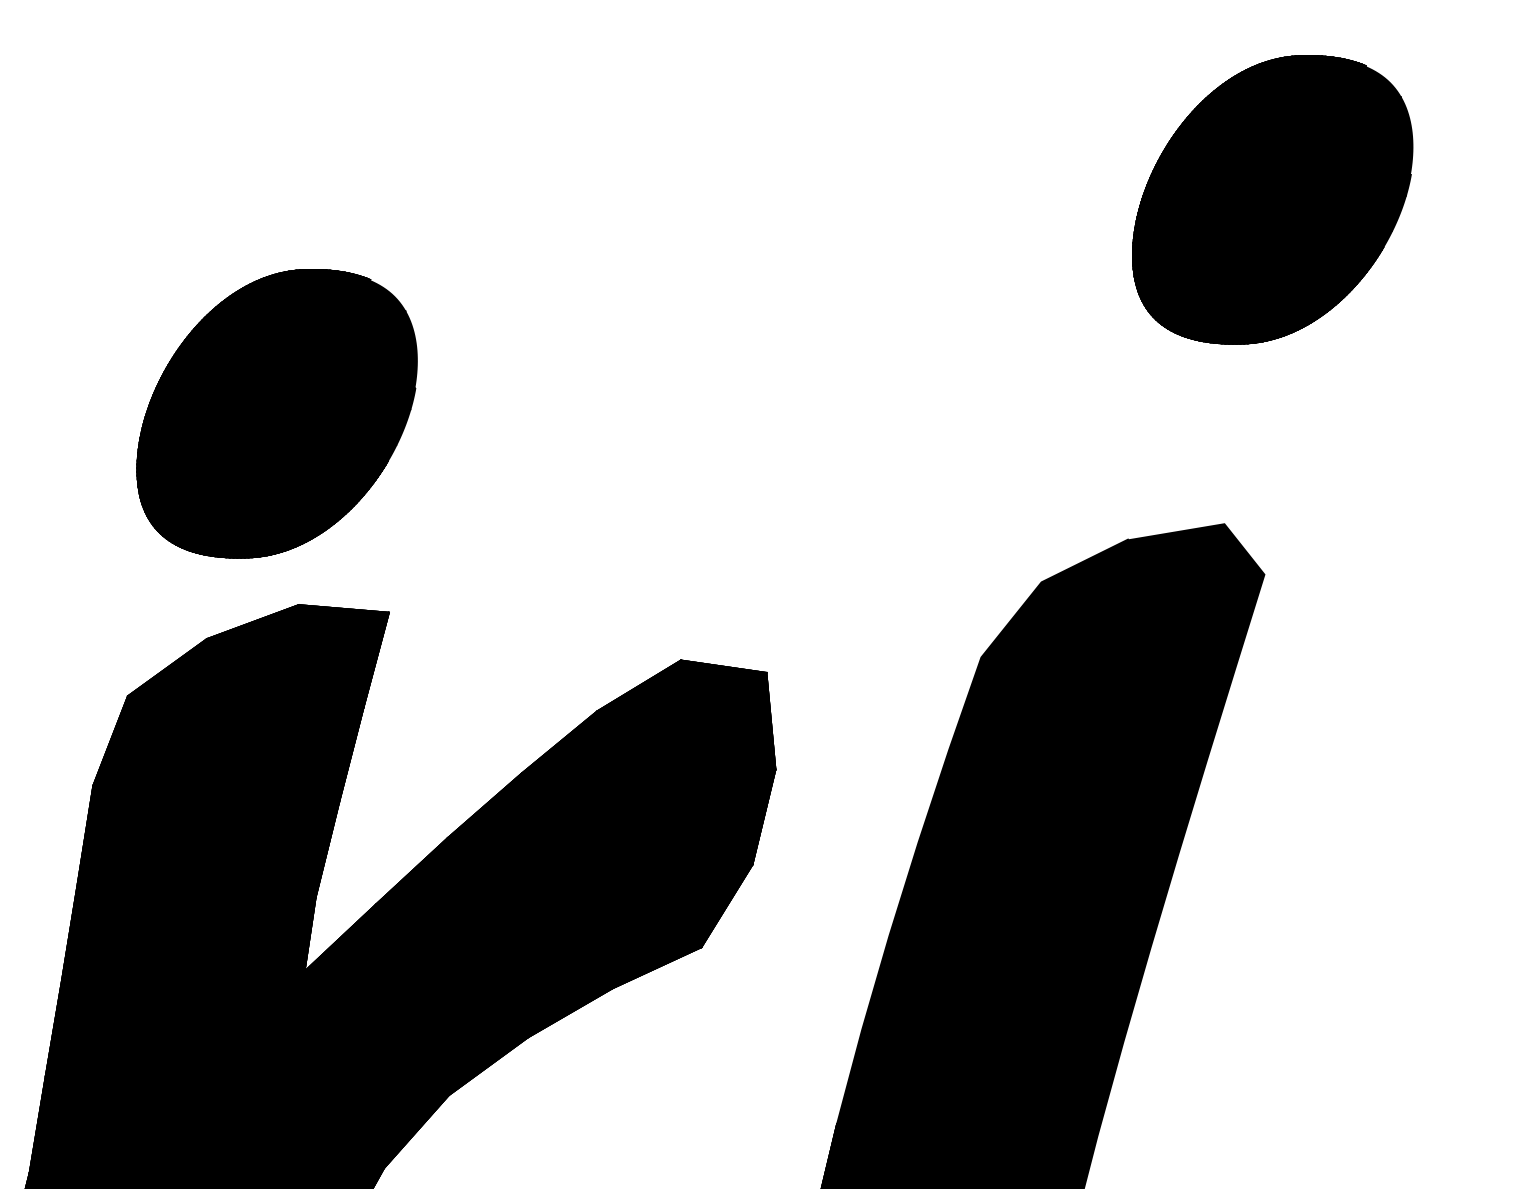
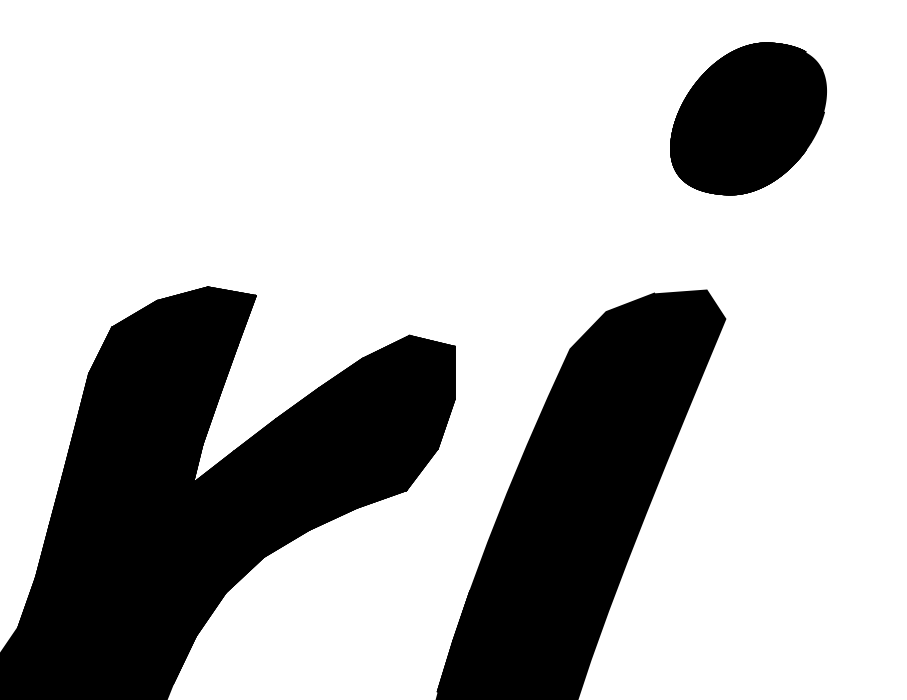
part: (276, 412) -> (205, 183), removed

